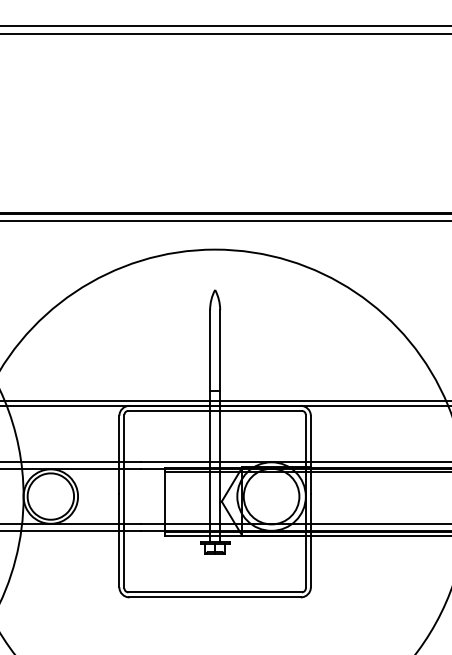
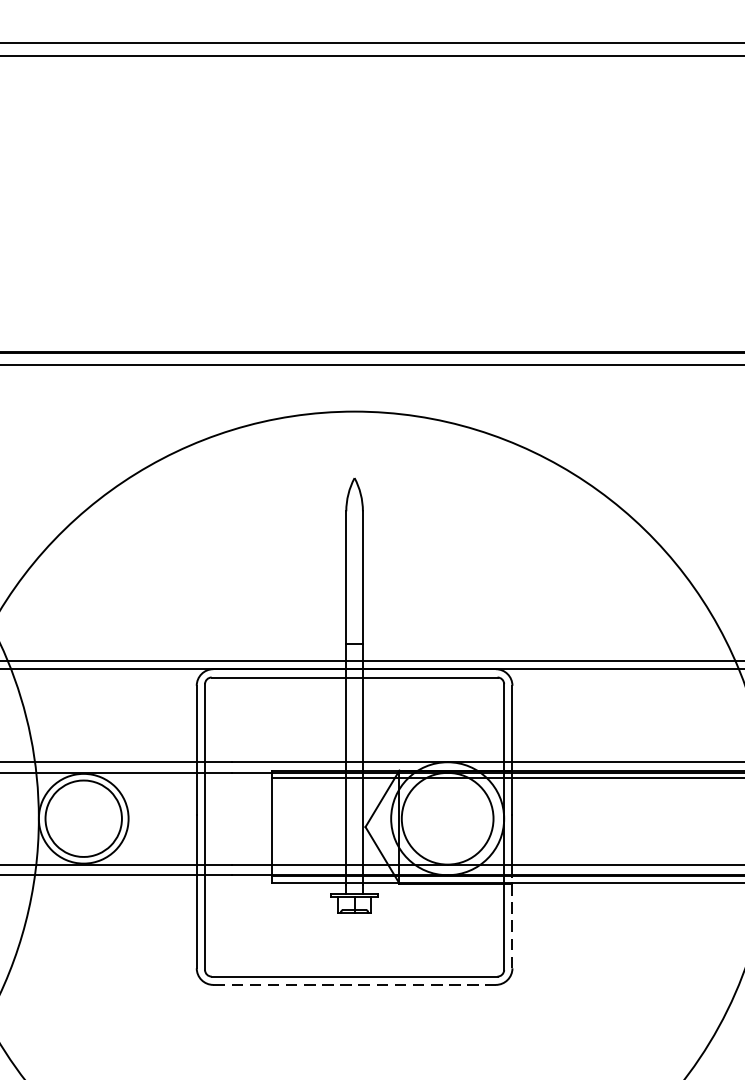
line: (310, 558) -> (511, 920), solid -> dashed
line: (215, 597) -> (355, 985), solid -> dashed

